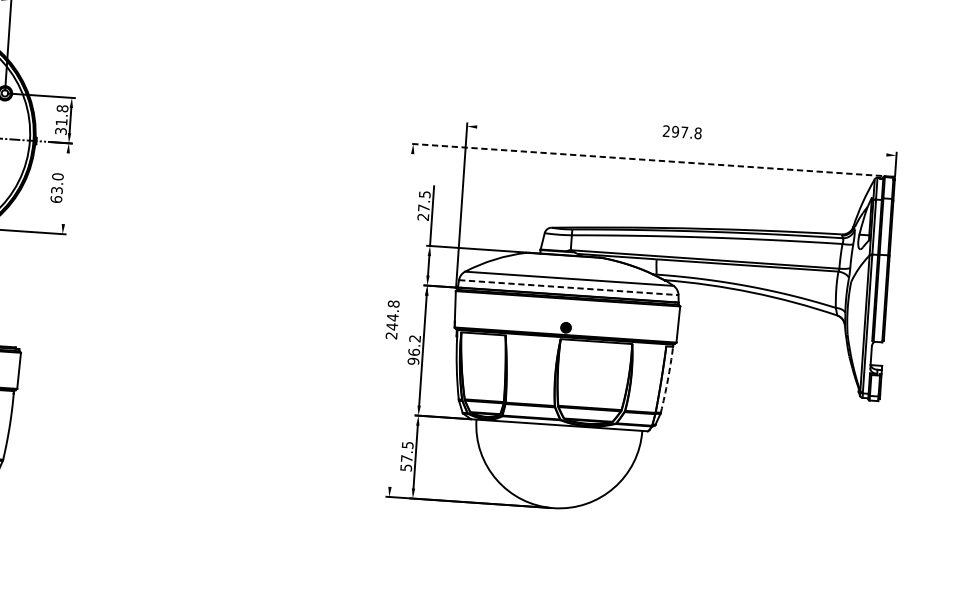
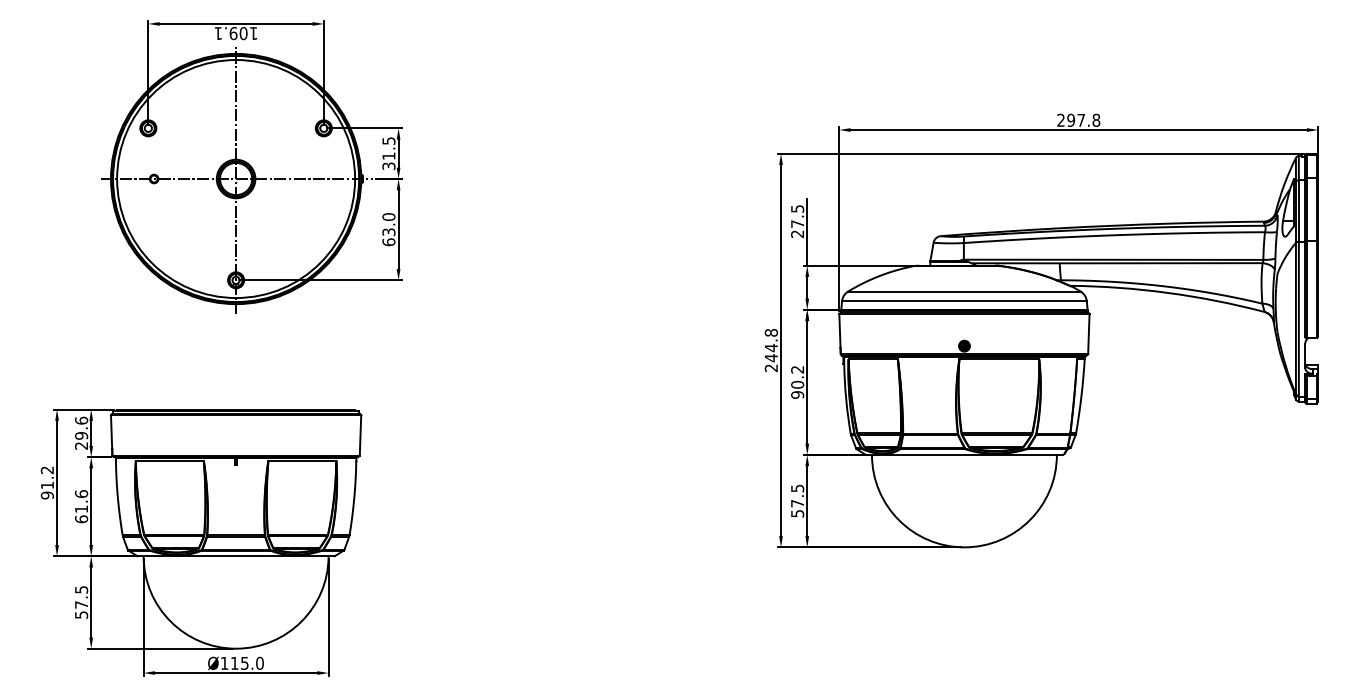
text: (62, 108) -> (388, 140), 31.8 -> 31.5
line: (681, 141) -> (1078, 130), added
line: (646, 159) -> (1040, 153), dashed -> solid
line: (65, 188) -> (398, 229), added
line: (568, 287) -> (964, 301), dashed -> solid
line: (401, 320) -> (781, 350), added
text: (414, 351) -> (797, 384), 96.2 -> 90.2
arc: (667, 380) -> (1081, 396), dashed -> solid

